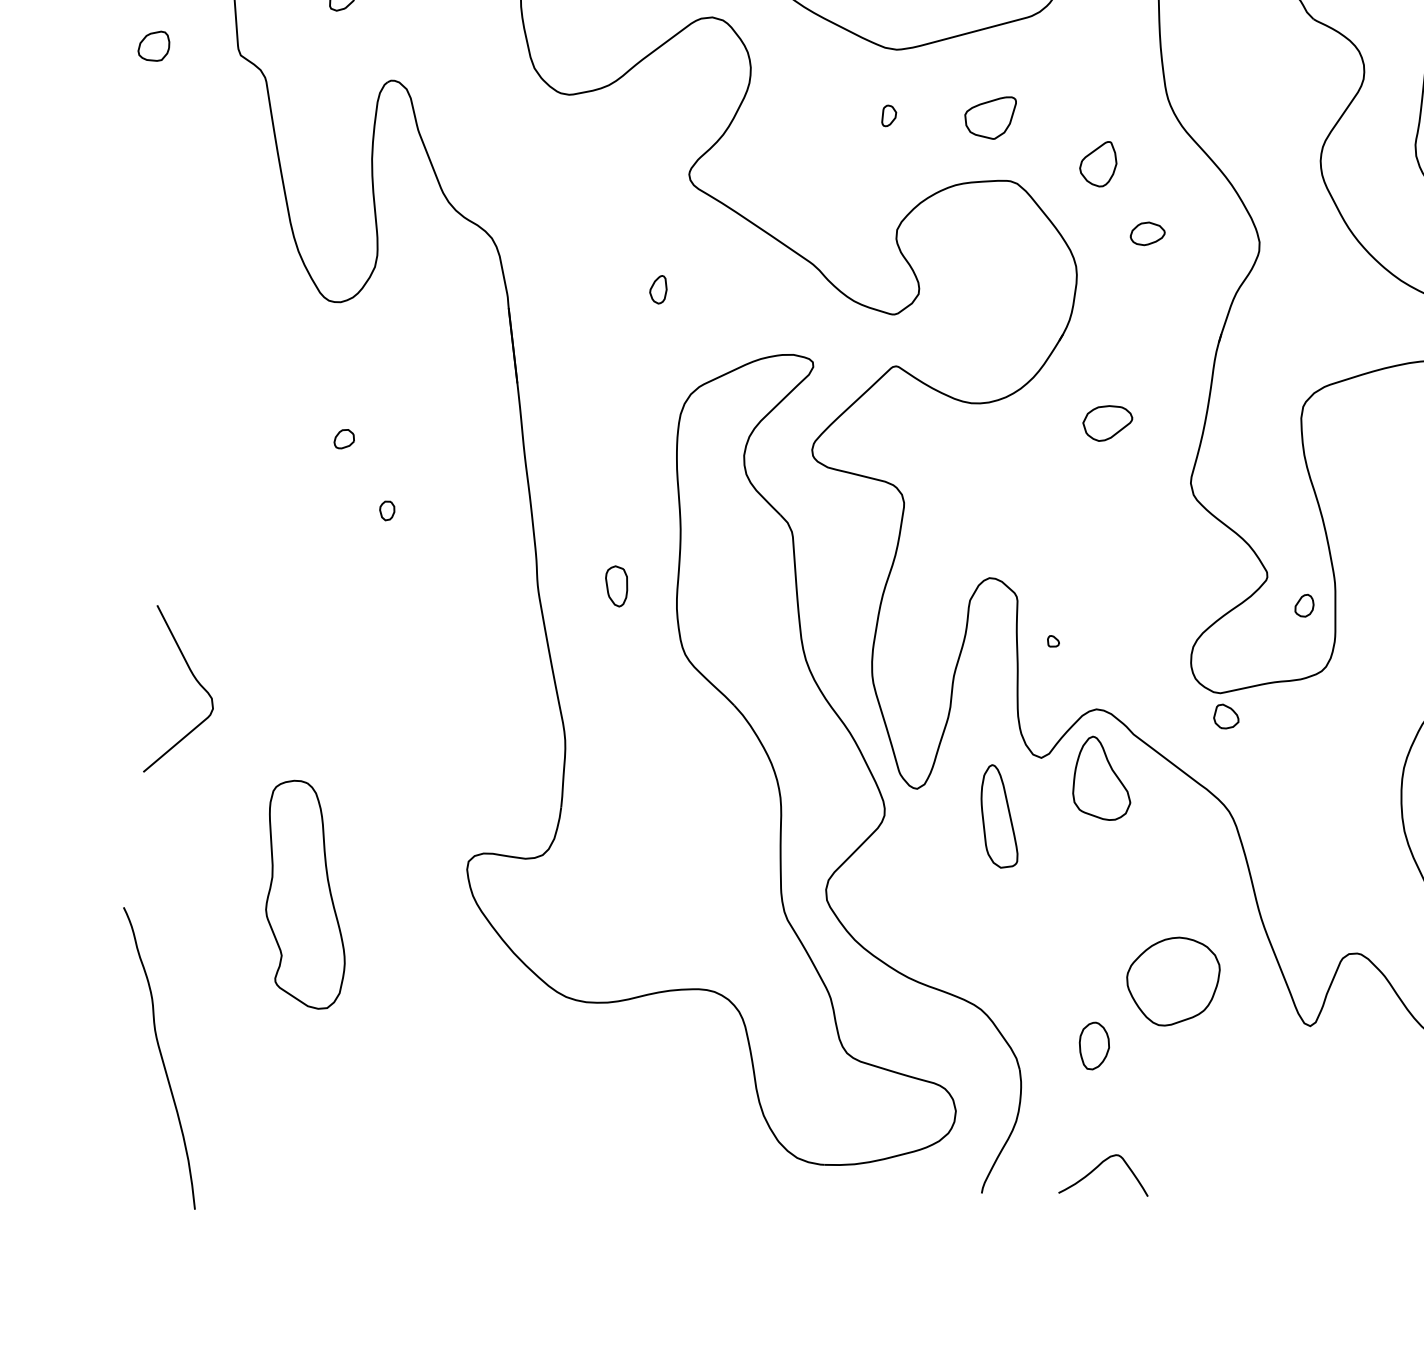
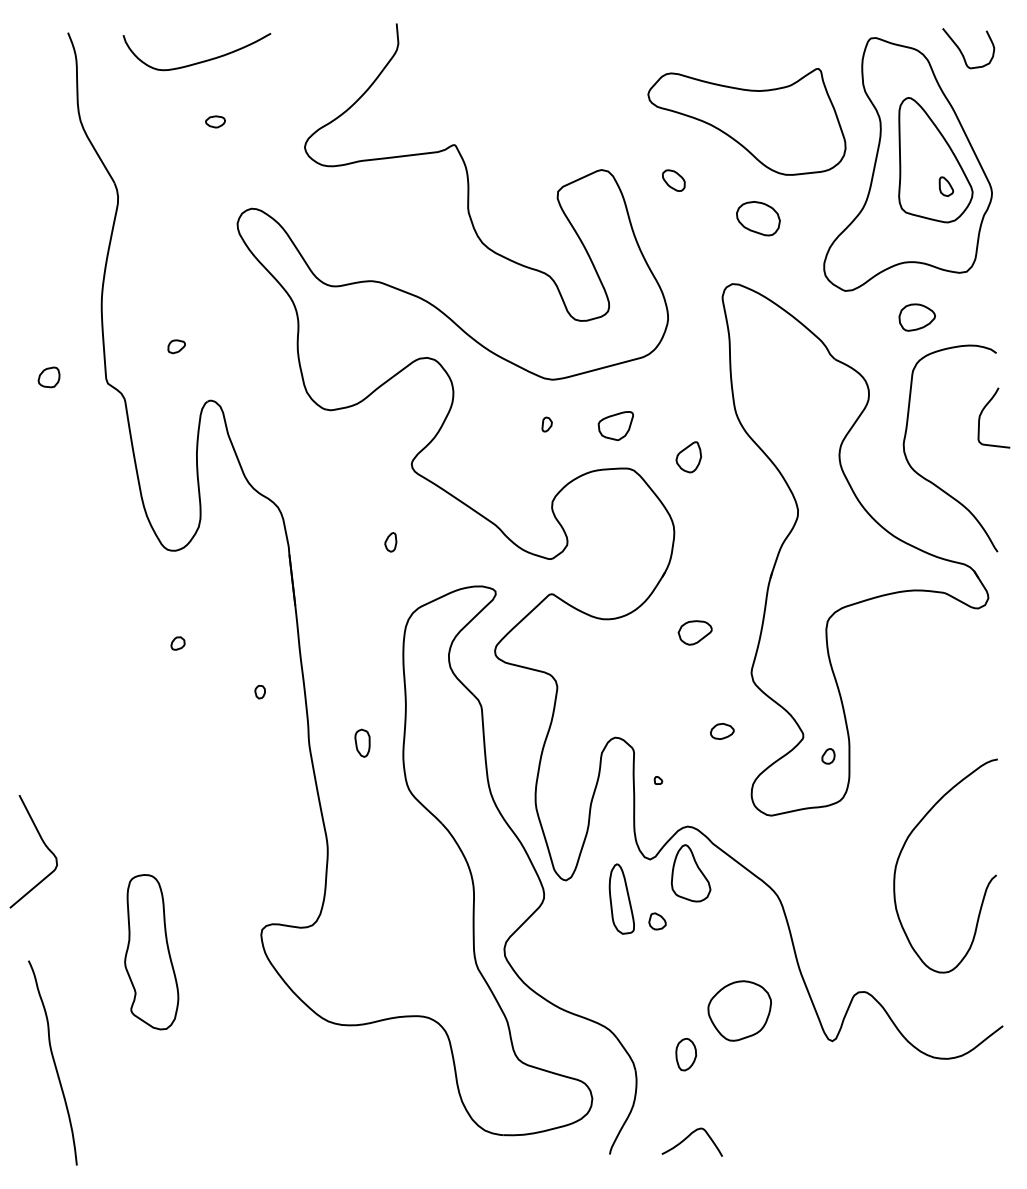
part: (1148, 232) -> (722, 730), moved
part: (386, 511) -> (259, 692), moved
curve: (194, 679) -> (44, 845), moved
part: (1226, 716) -> (657, 921), moved

